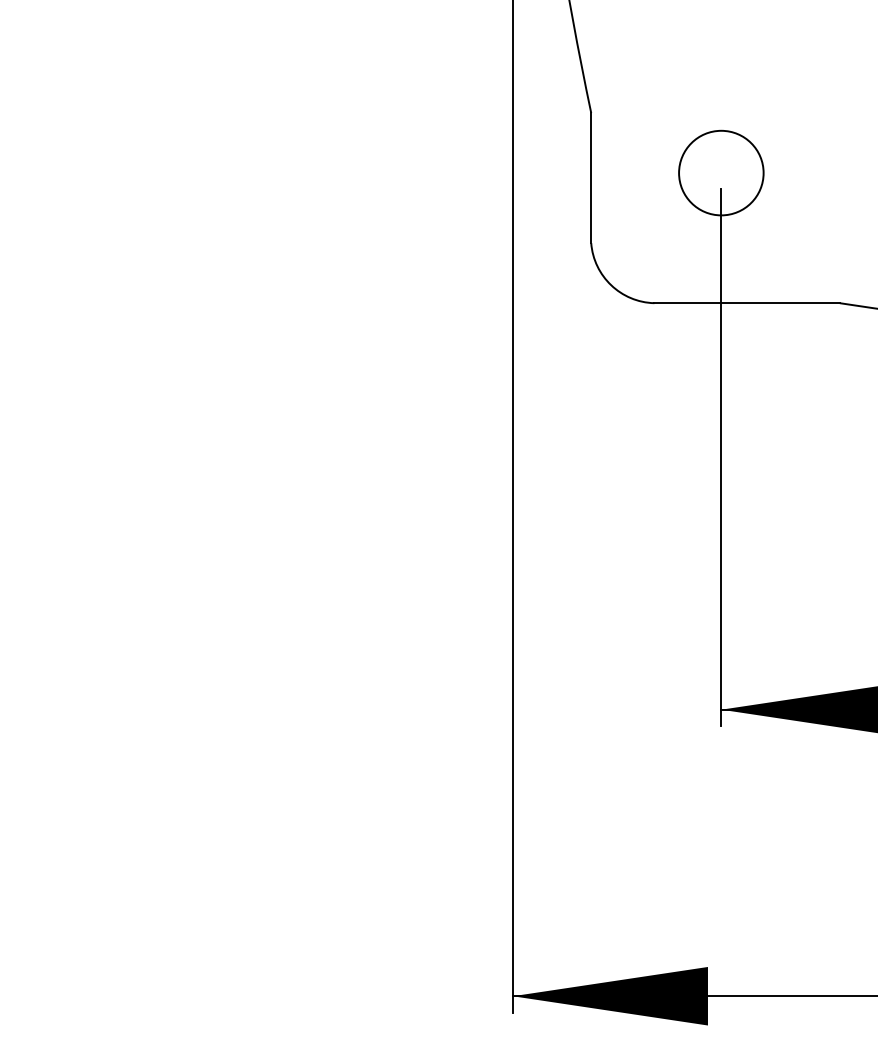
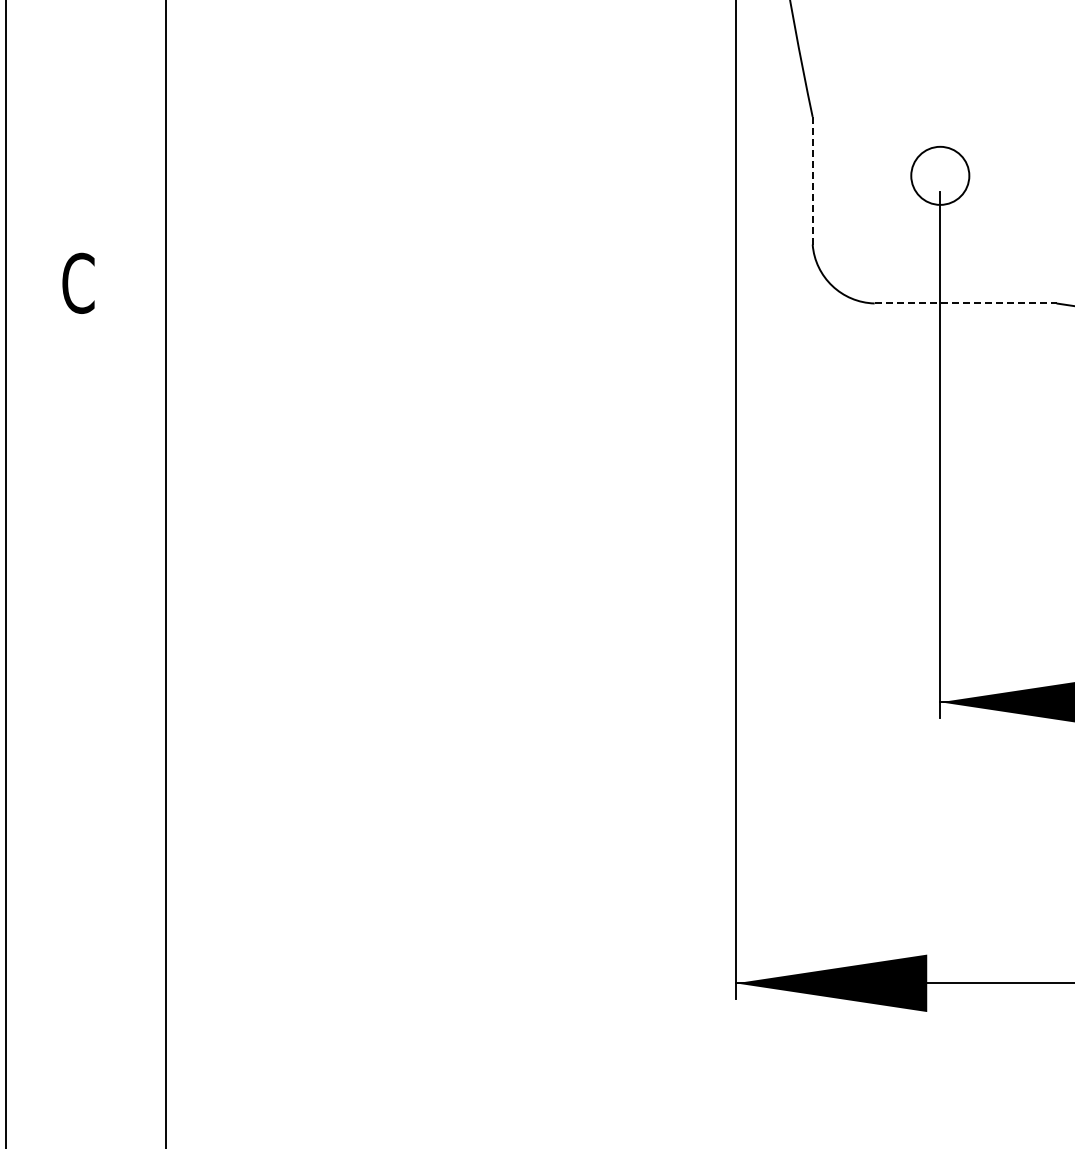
circle: (720, 172) -> (939, 175), size x0.7
line: (591, 177) -> (812, 180), solid -> dashed
line: (747, 303) -> (965, 303), solid -> dashed

